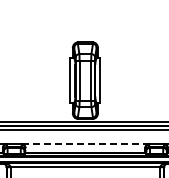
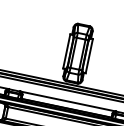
line: (85, 144) -> (68, 101), dashed -> solid

